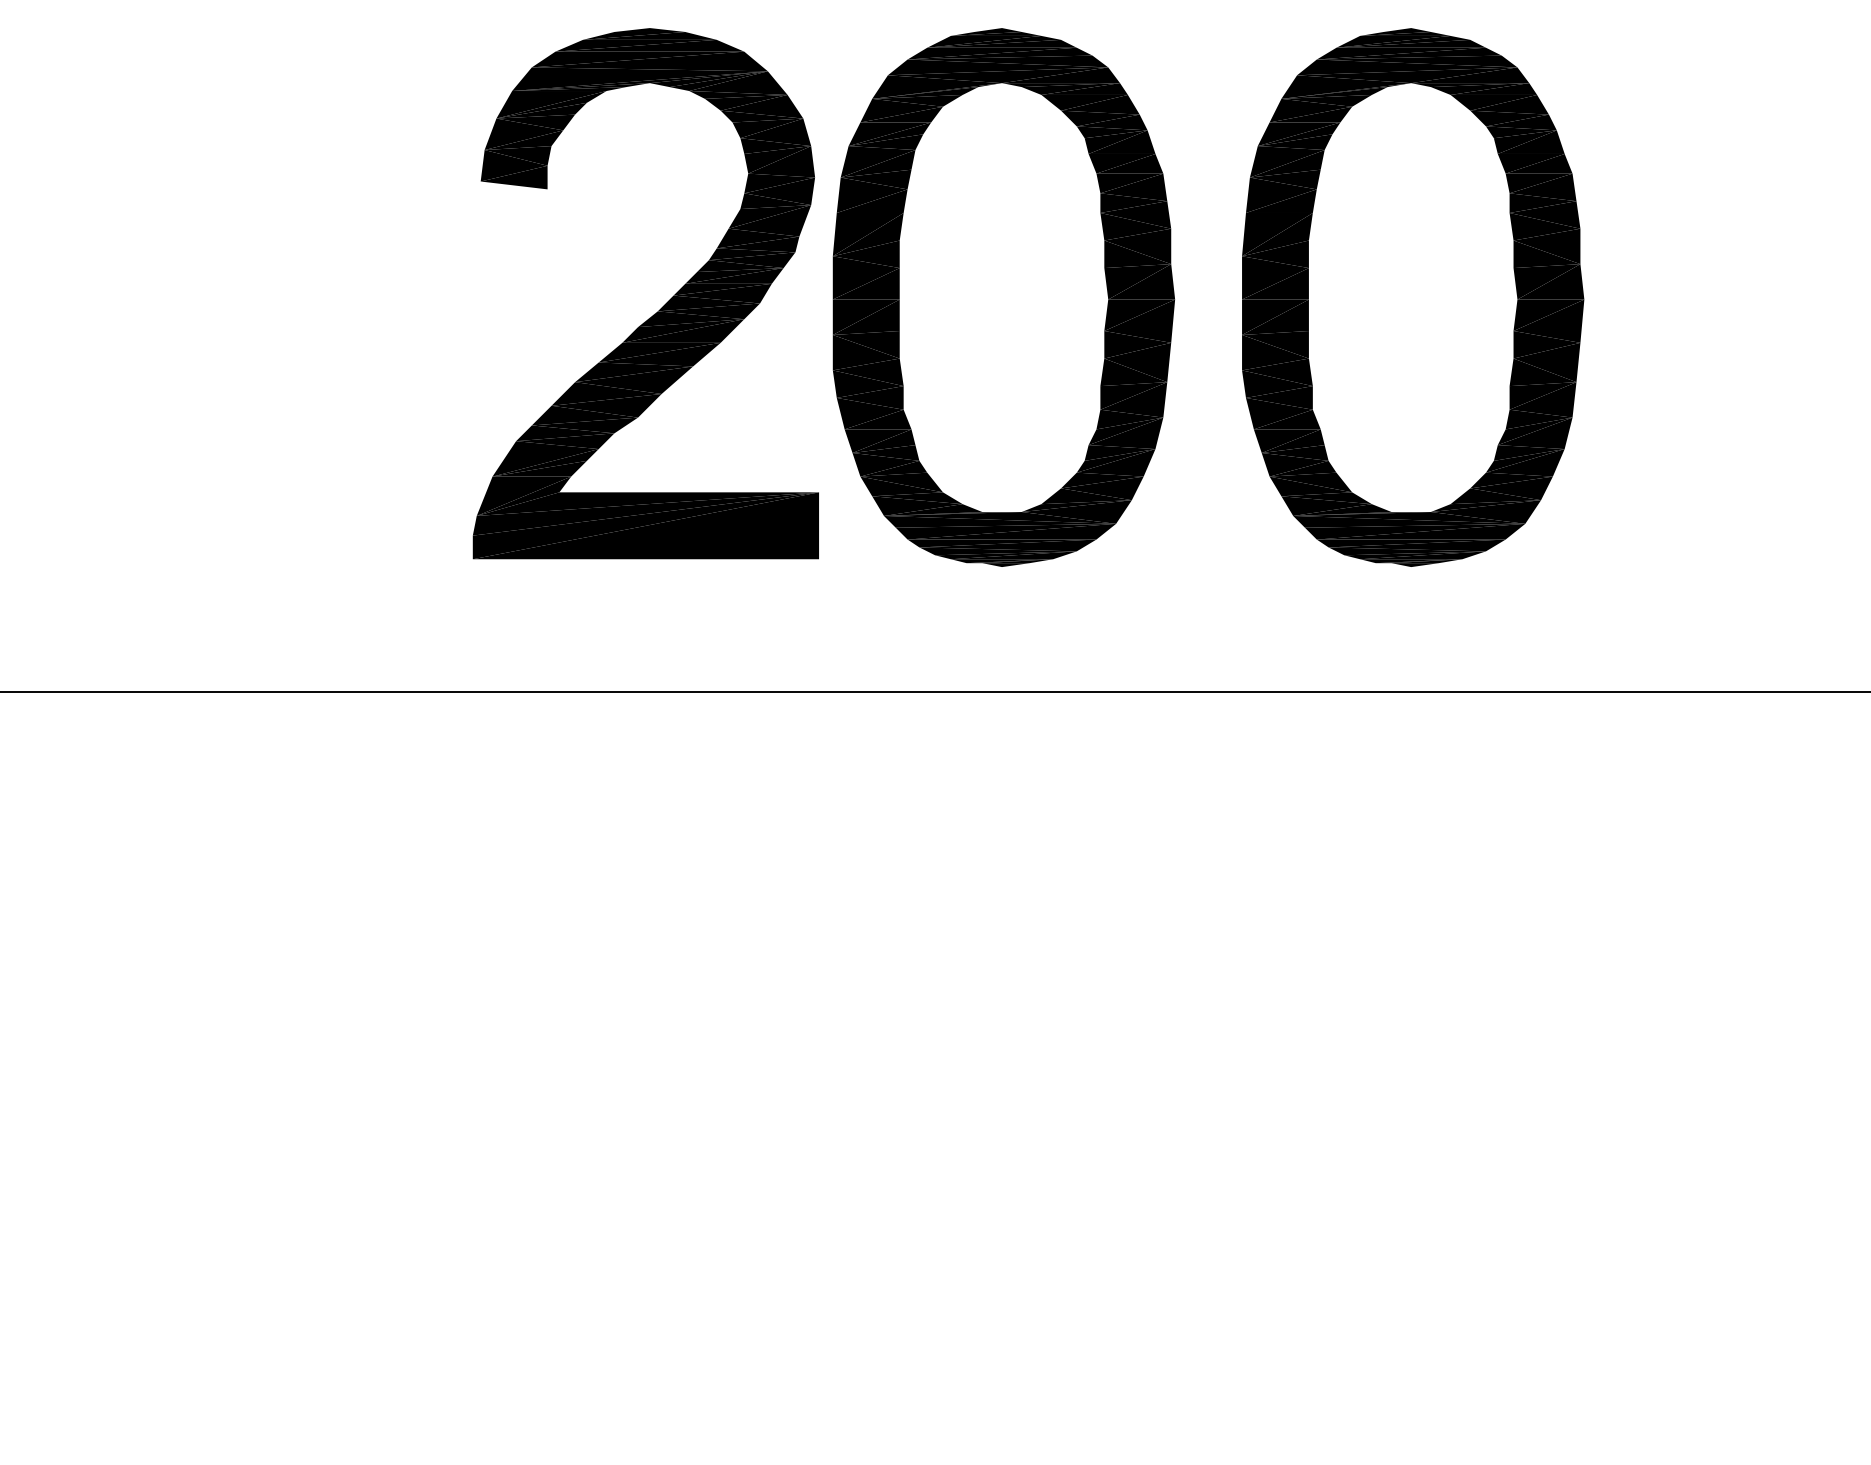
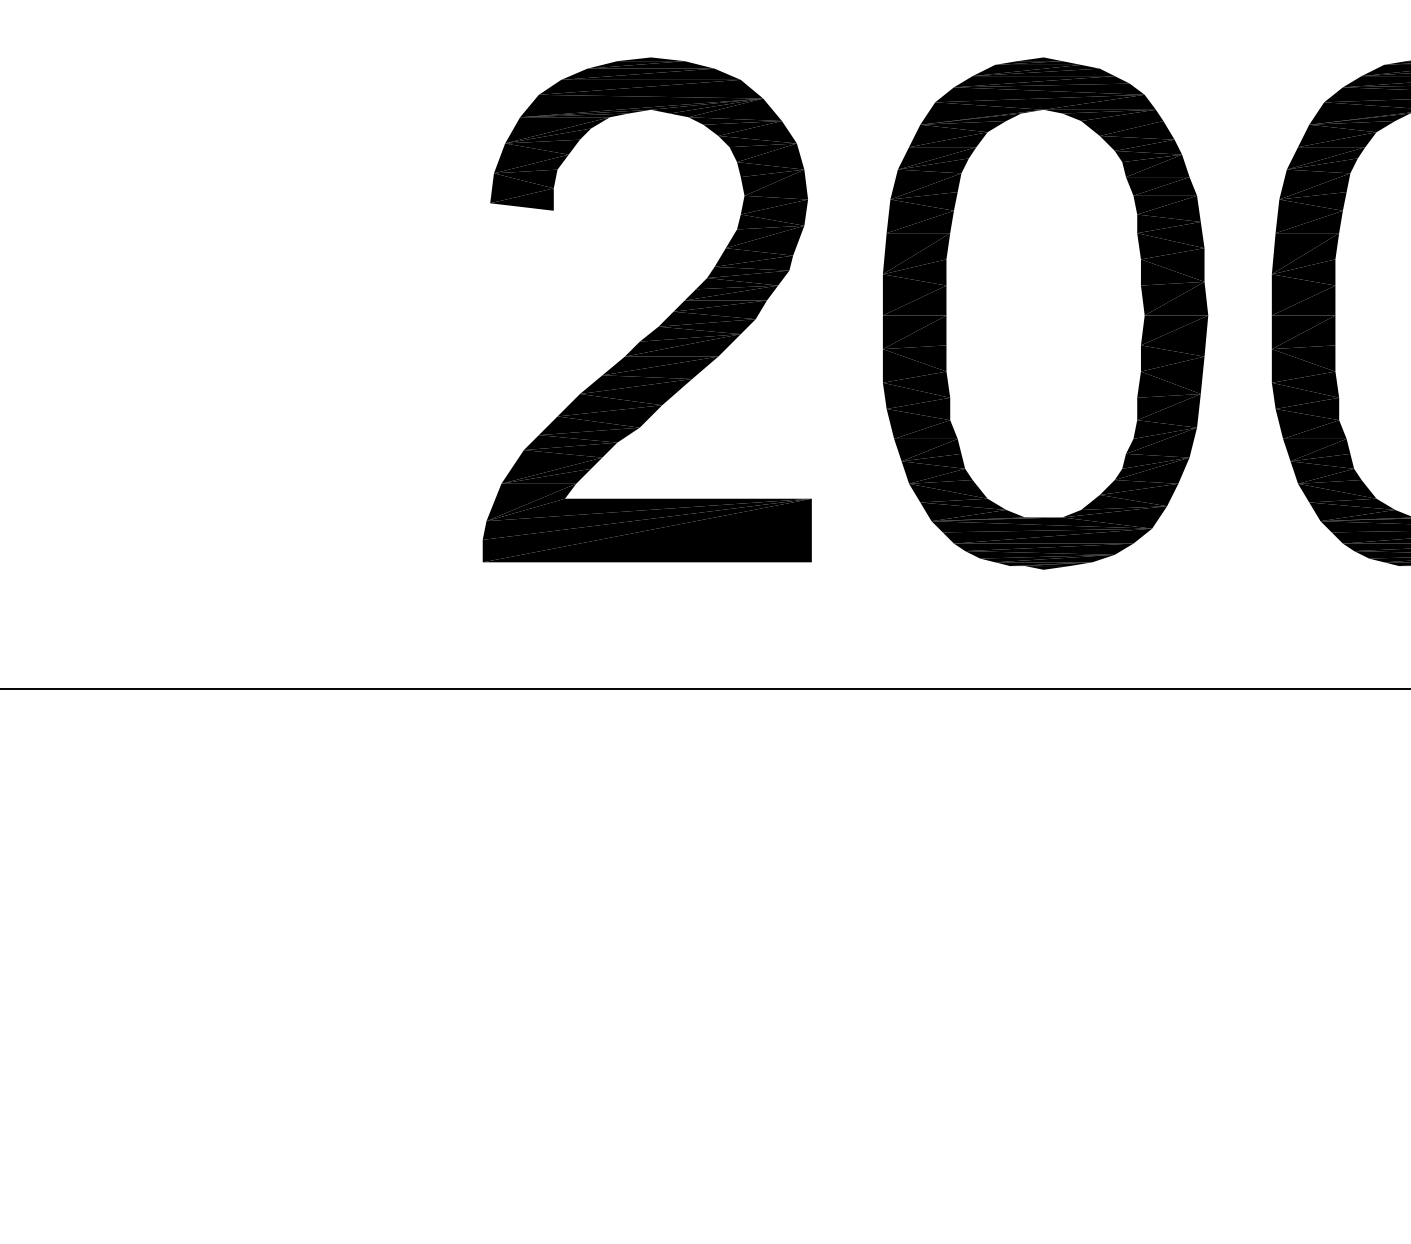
part: (660, 308) -> (661, 323), moved

